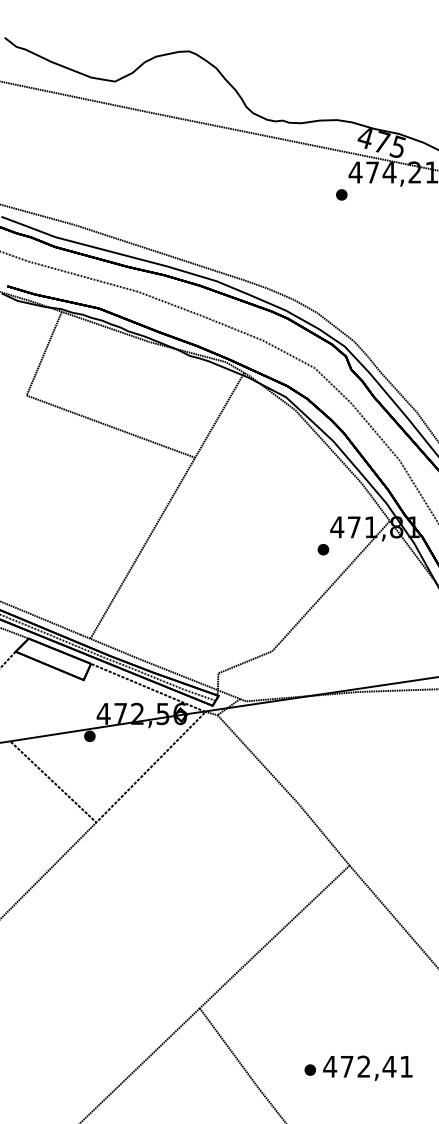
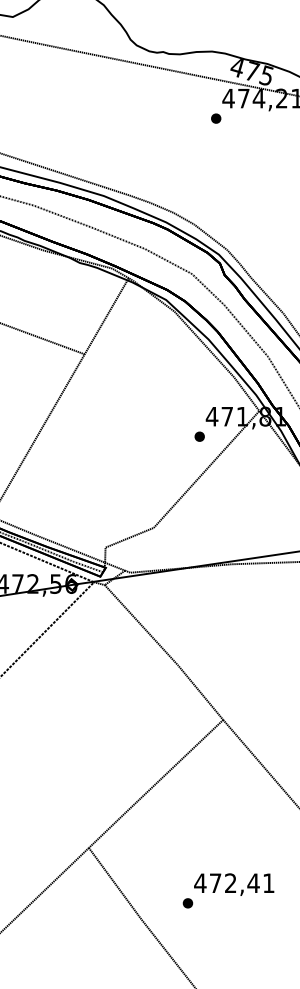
text: (367, 1067) -> (233, 883), moved

